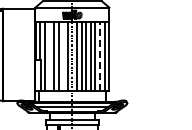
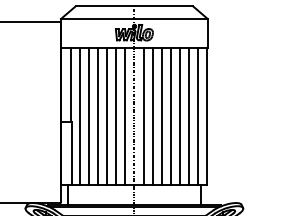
line: (49, 56) -> (89, 115), added
line: (63, 56) -> (116, 115), added
line: (99, 56) -> (188, 115), dashed -> solid

